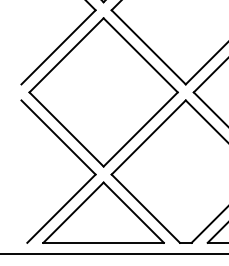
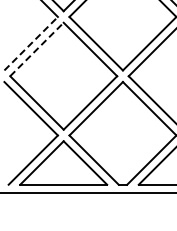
line: (58, 47) -> (31, 43), solid -> dashed
line: (65, 55) -> (36, 49), solid -> dashed

